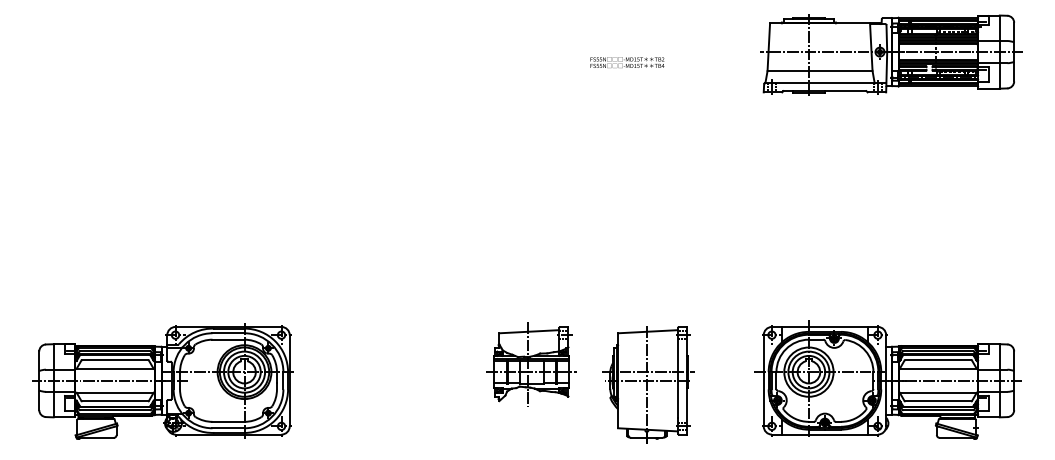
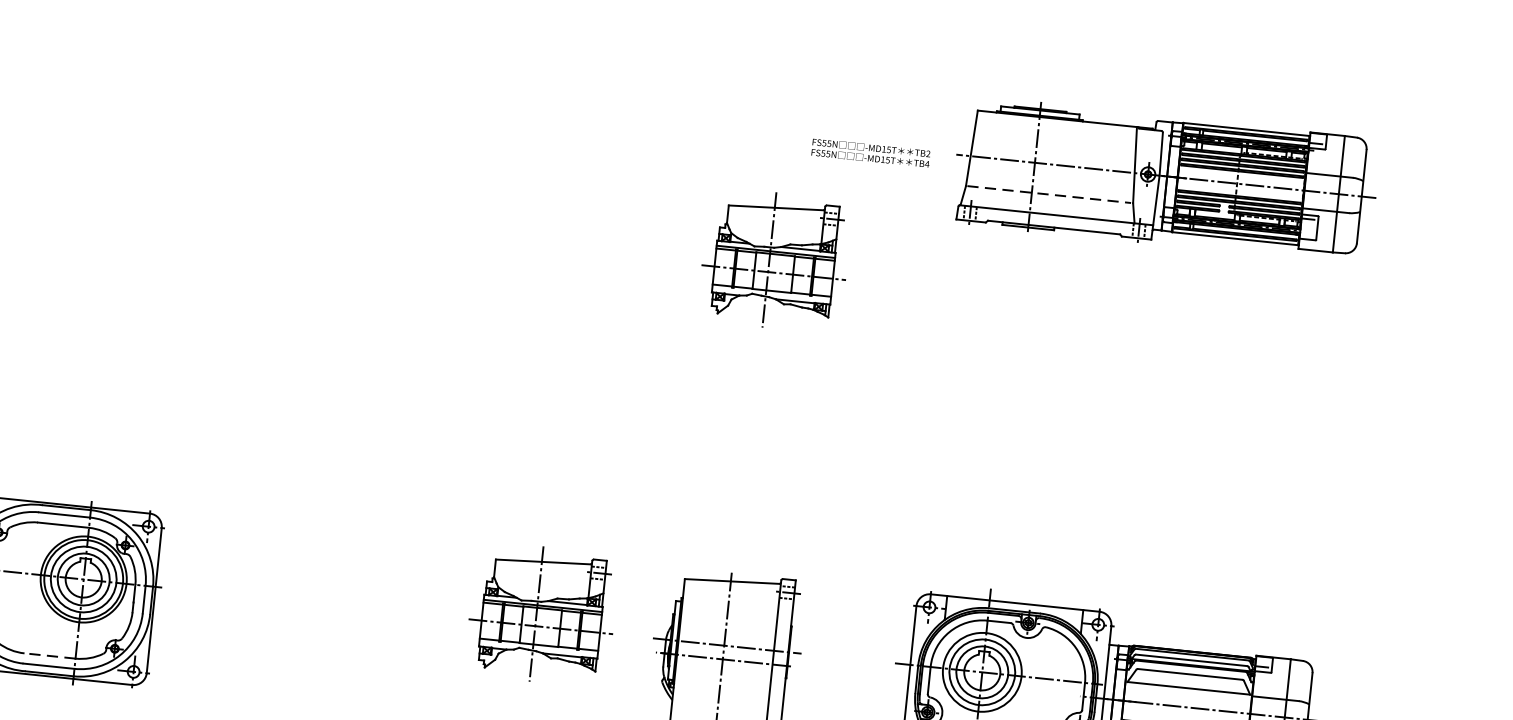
text: (627, 62) -> (871, 152), moved
line: (820, 70) -> (1050, 193), solid -> dashed
part: (653, 129) -> (774, 260), added
line: (228, 421) -> (50, 655), solid -> dashed

